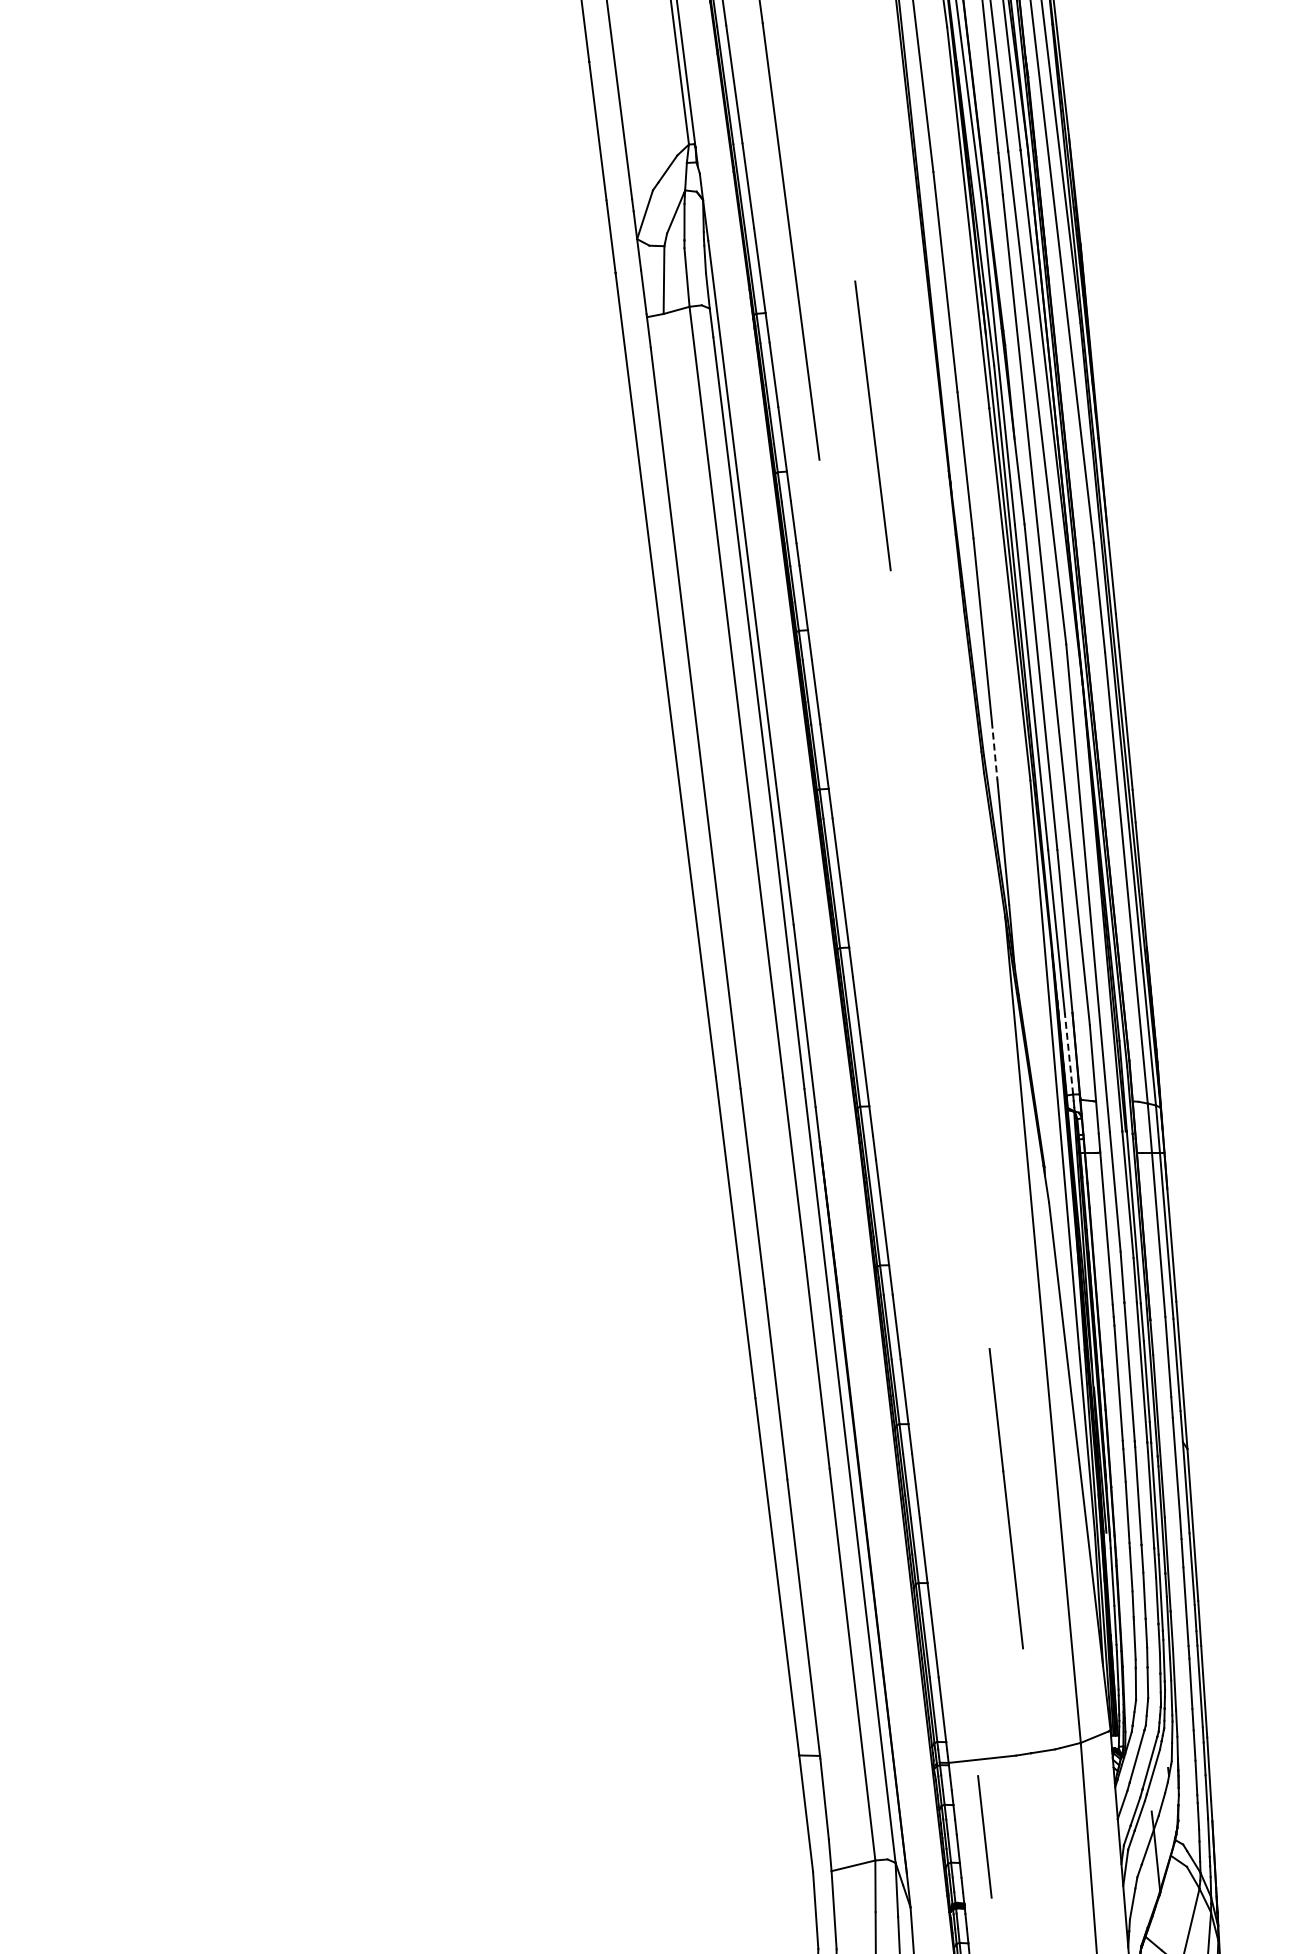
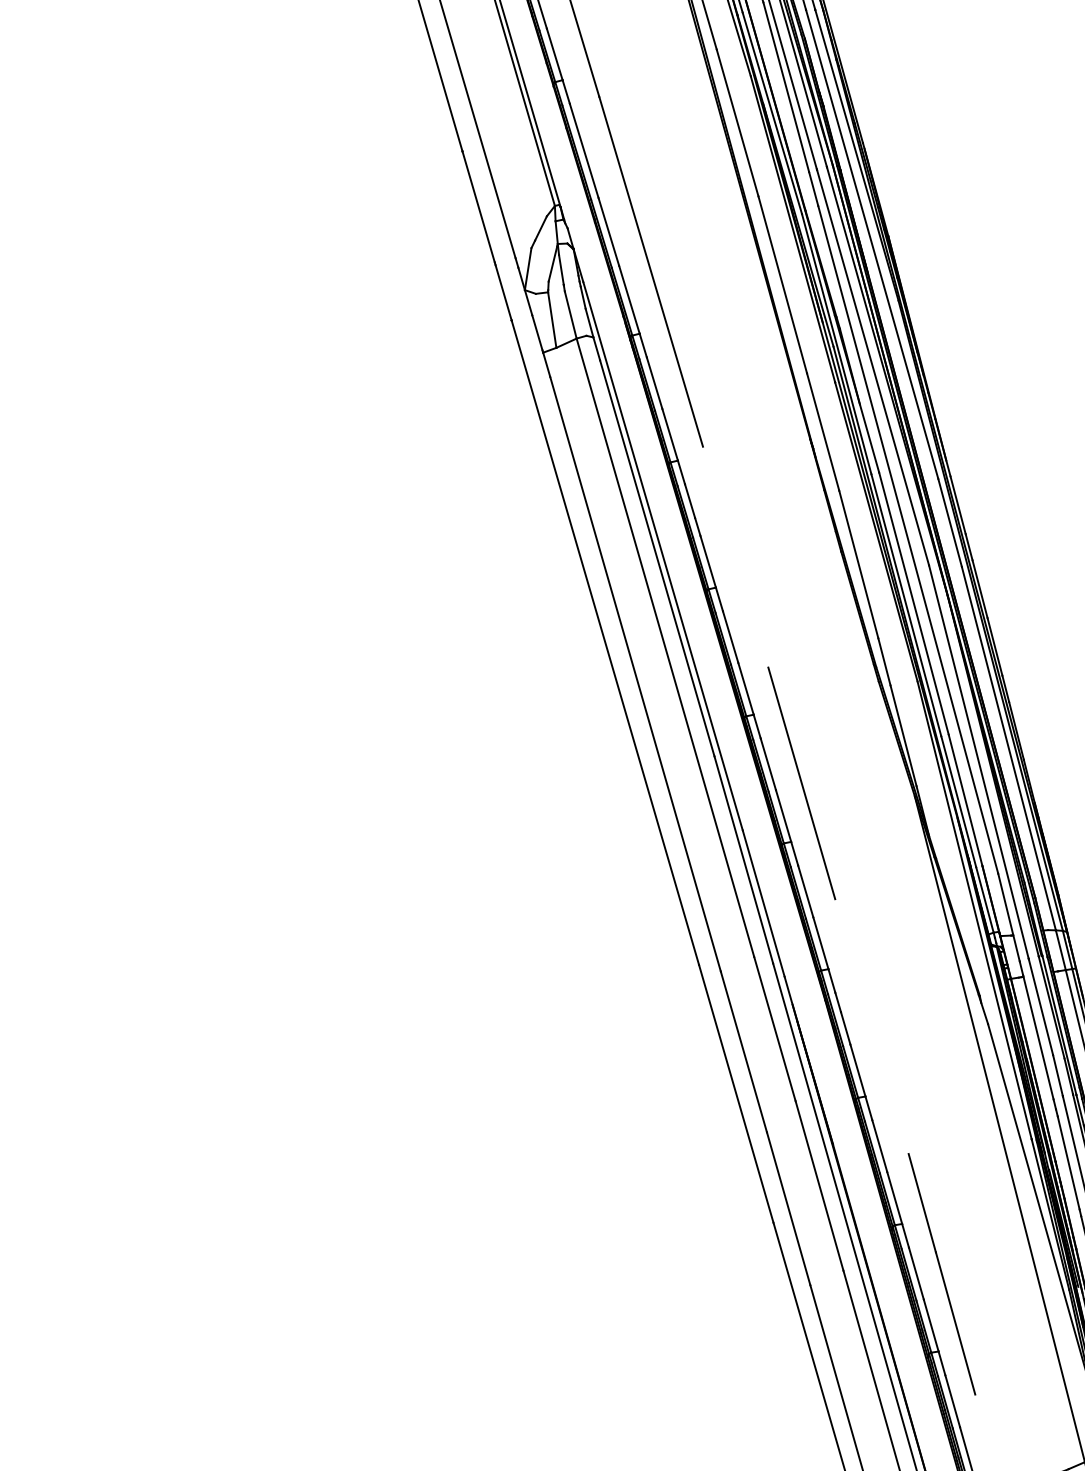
line: (872, 425) -> (801, 783), moved
line: (994, 751) -> (884, 662), dashed -> solid
line: (1068, 1053) -> (984, 899), dashed -> solid
line: (1005, 1498) -> (941, 1274), moved

